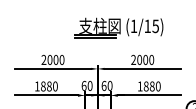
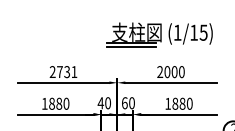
part: (118, 27) -> (159, 34), moved
text: (56, 60) -> (67, 72), 2000 -> 2731
text: (83, 86) -> (100, 103), 60 -> 40

